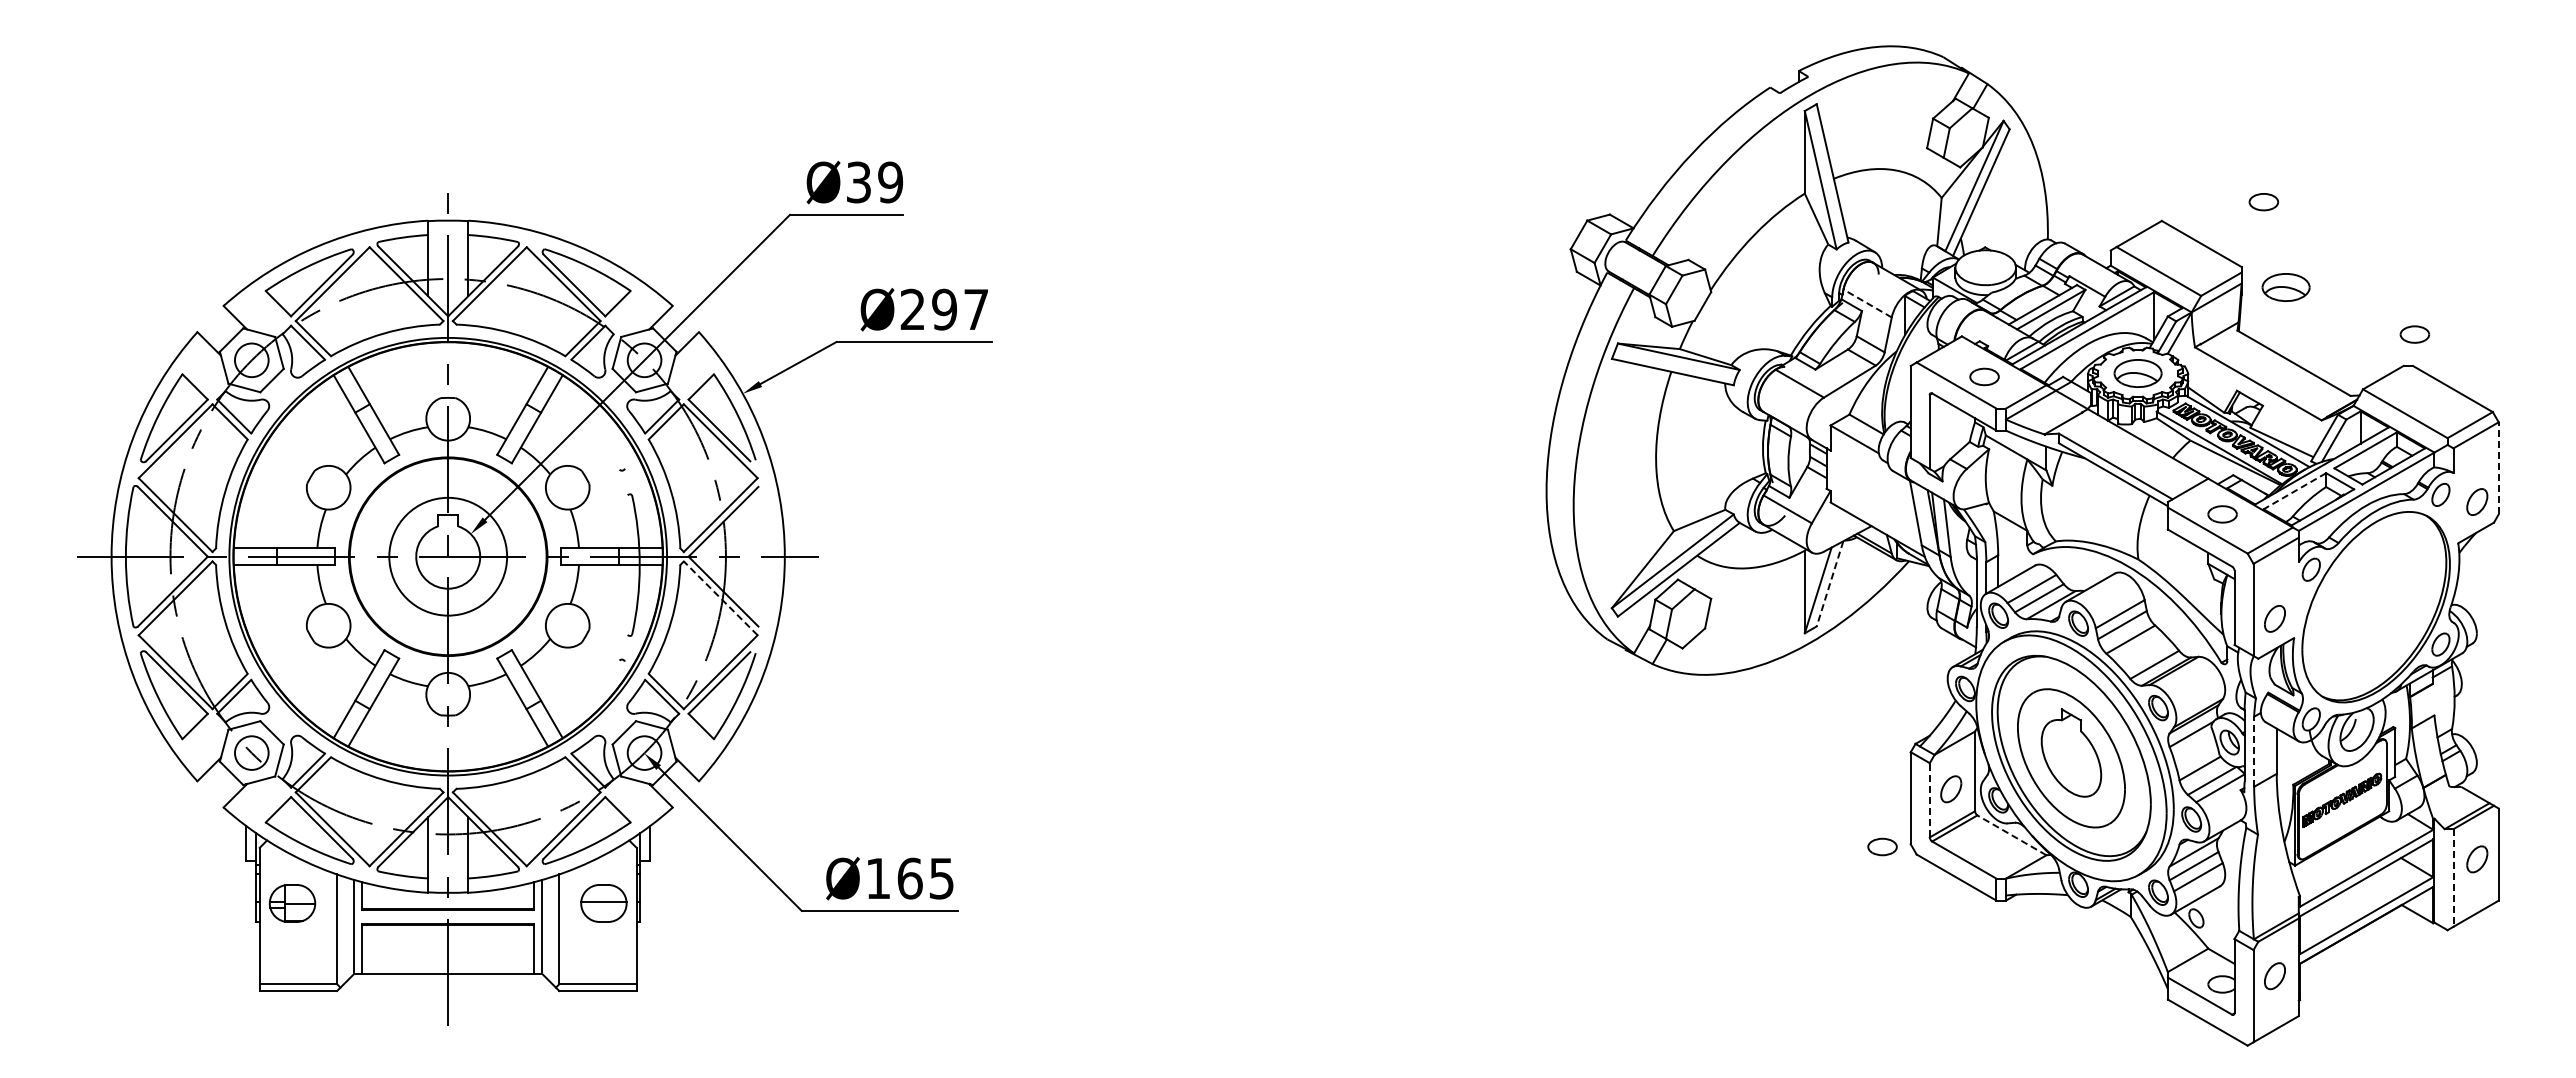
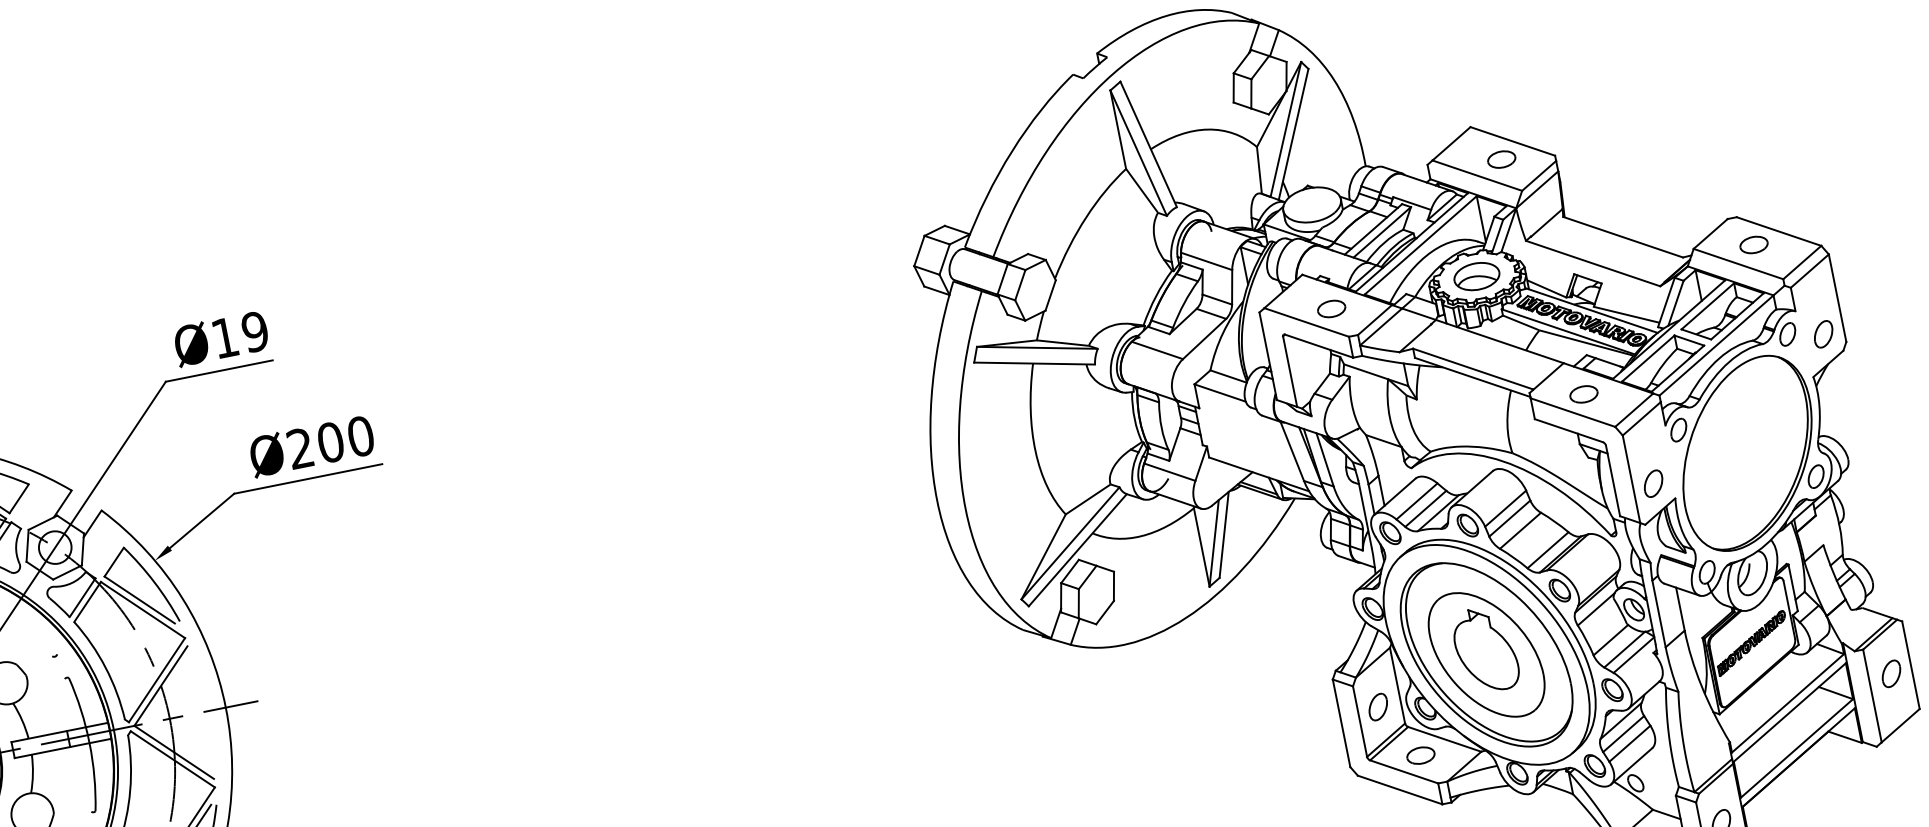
text: (858, 182) -> (224, 338), Ø39 -> Ø19
part: (2263, 202) -> (1501, 159), moved
part: (2285, 287) -> (1600, 166), removed
line: (1867, 303) -> (1206, 261), dashed -> solid
text: (960, 309) -> (345, 439), Ø297 -> Ø200
part: (2414, 334) -> (1753, 244), moved
line: (2498, 467) -> (1837, 297), dashed -> solid
line: (2294, 491) -> (1647, 358), dashed -> solid
line: (1830, 583) -> (1224, 534), dashed -> solid
line: (720, 598) -> (172, 759), dashed -> solid
line: (2254, 751) -> (1659, 613), dashed -> solid
line: (1929, 799) -> (1359, 720), dashed -> solid
line: (2011, 835) -> (1444, 739), dashed -> solid
part: (1882, 846) -> (1420, 755), moved
line: (2453, 877) -> (1872, 695), dashed -> solid

